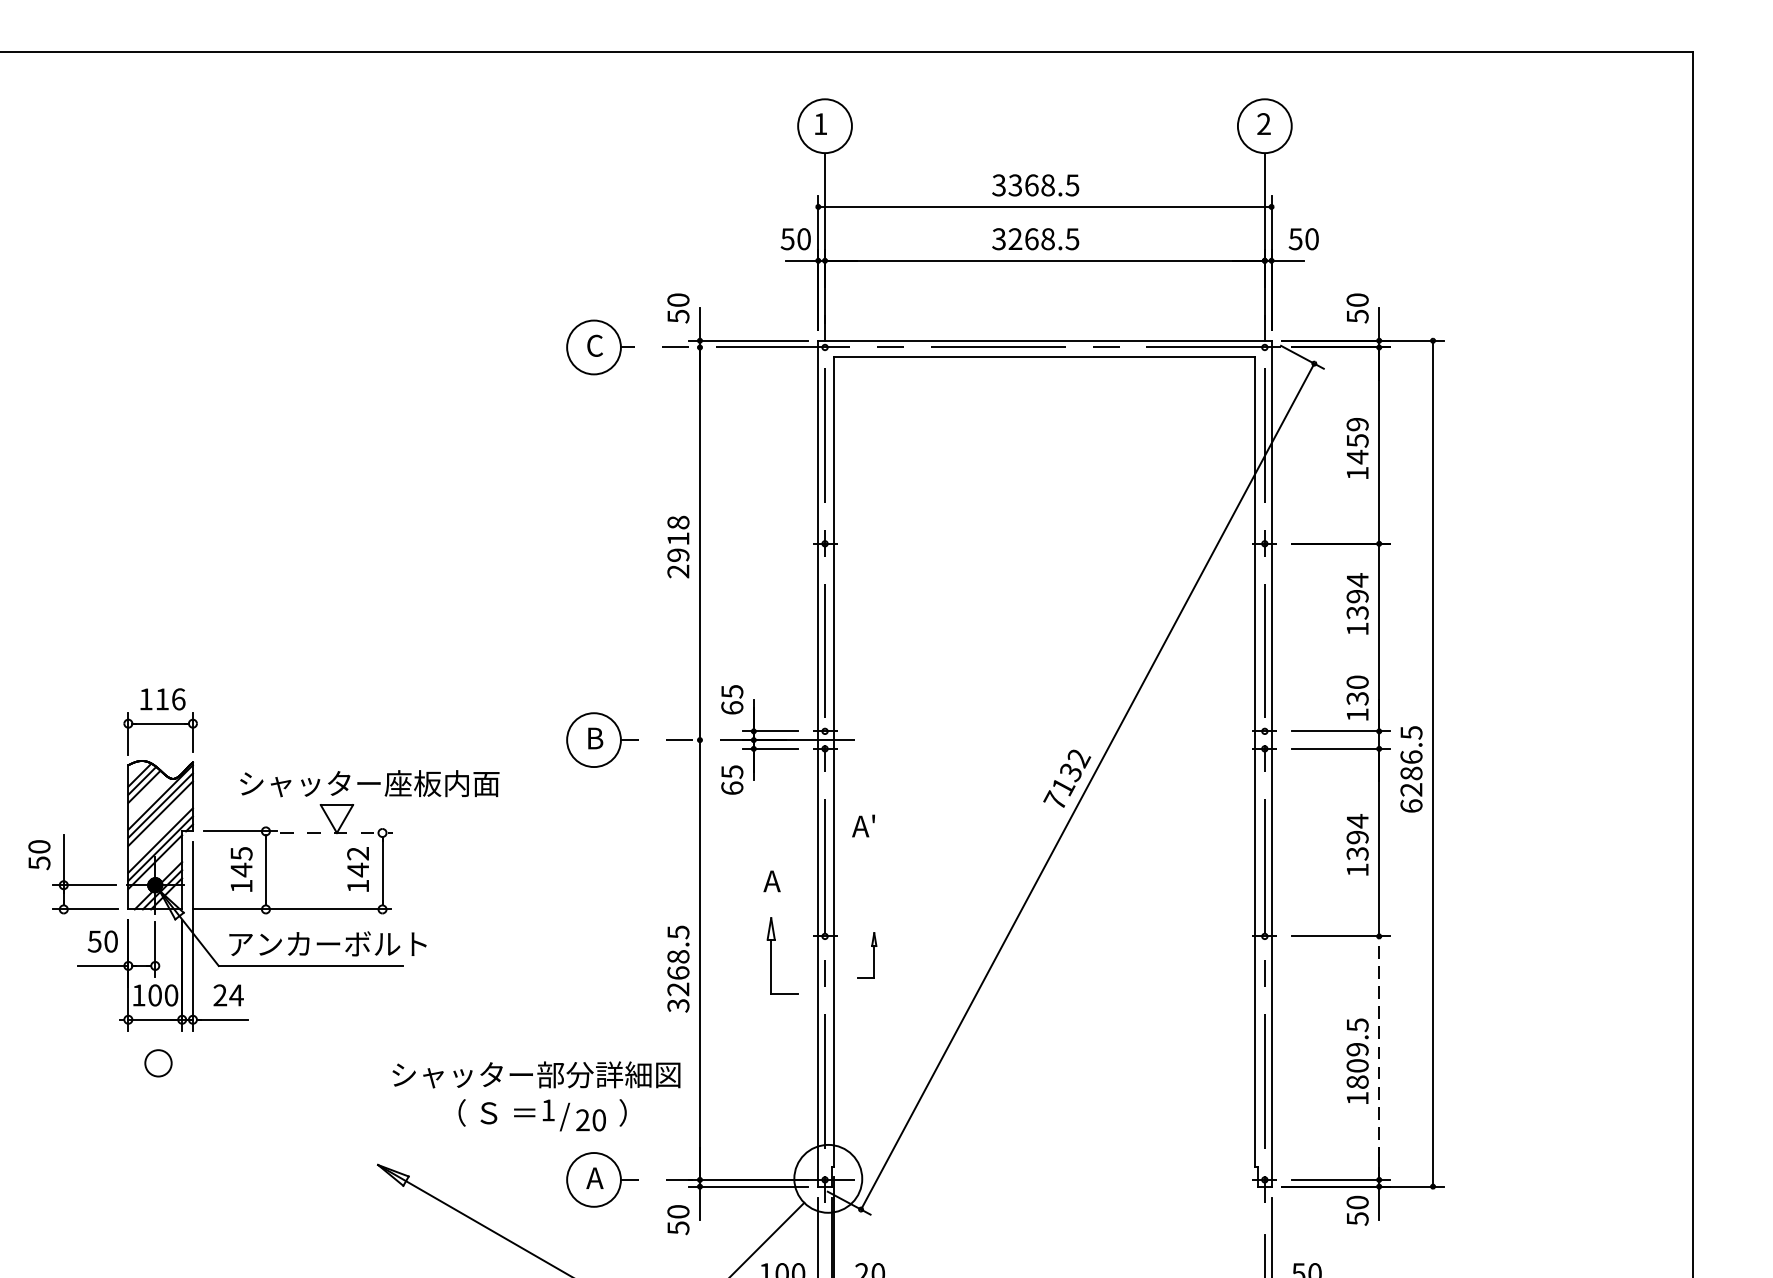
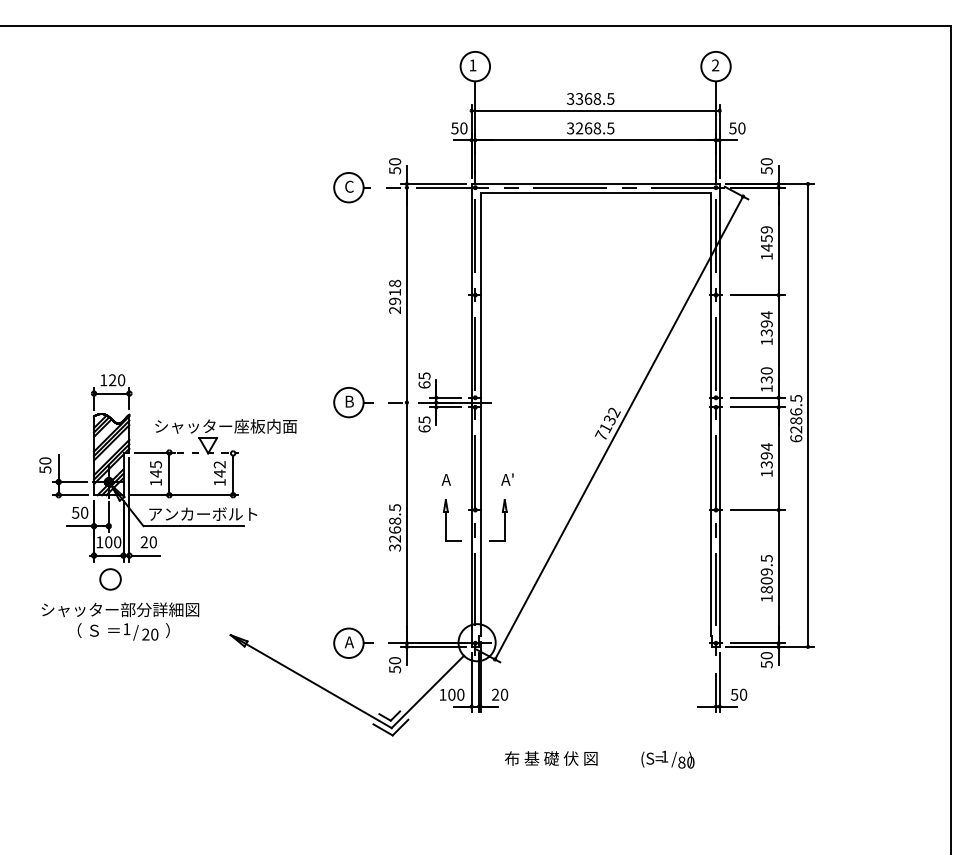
text: (171, 699) -> (117, 380), 116 -> 120
text: (863, 825) -> (507, 479), moved
part: (867, 955) -> (498, 520), size x1.67
text: (236, 995) -> (153, 542), 24 -> 20
line: (1378, 1057) -> (778, 576), dashed -> solid
circle: (158, 1063) -> (110, 579), size x1.43
text: (536, 1096) -> (120, 621), moved

